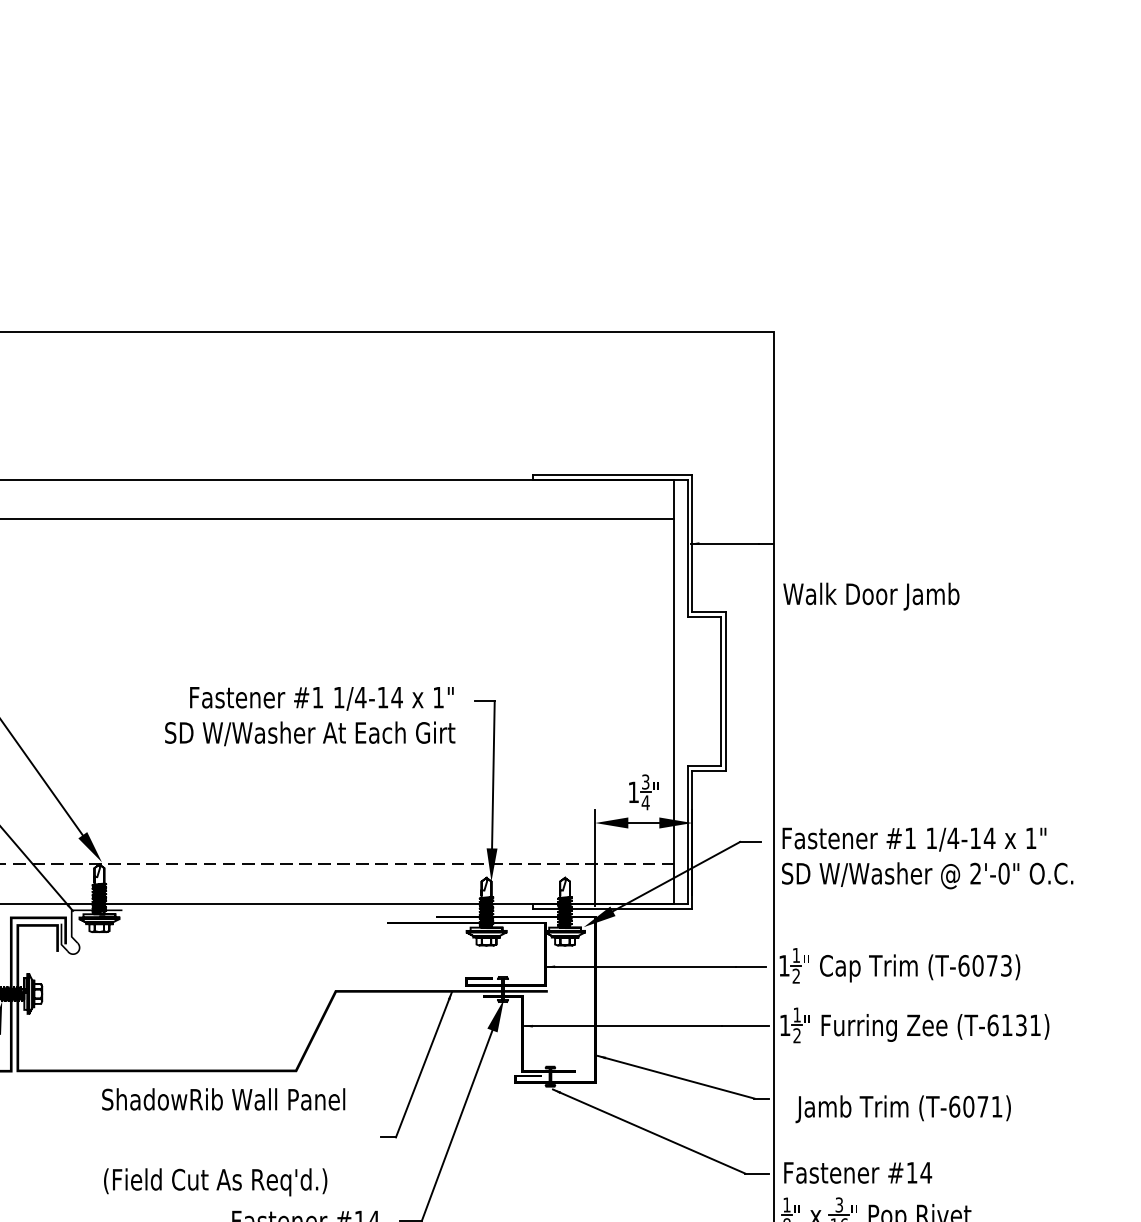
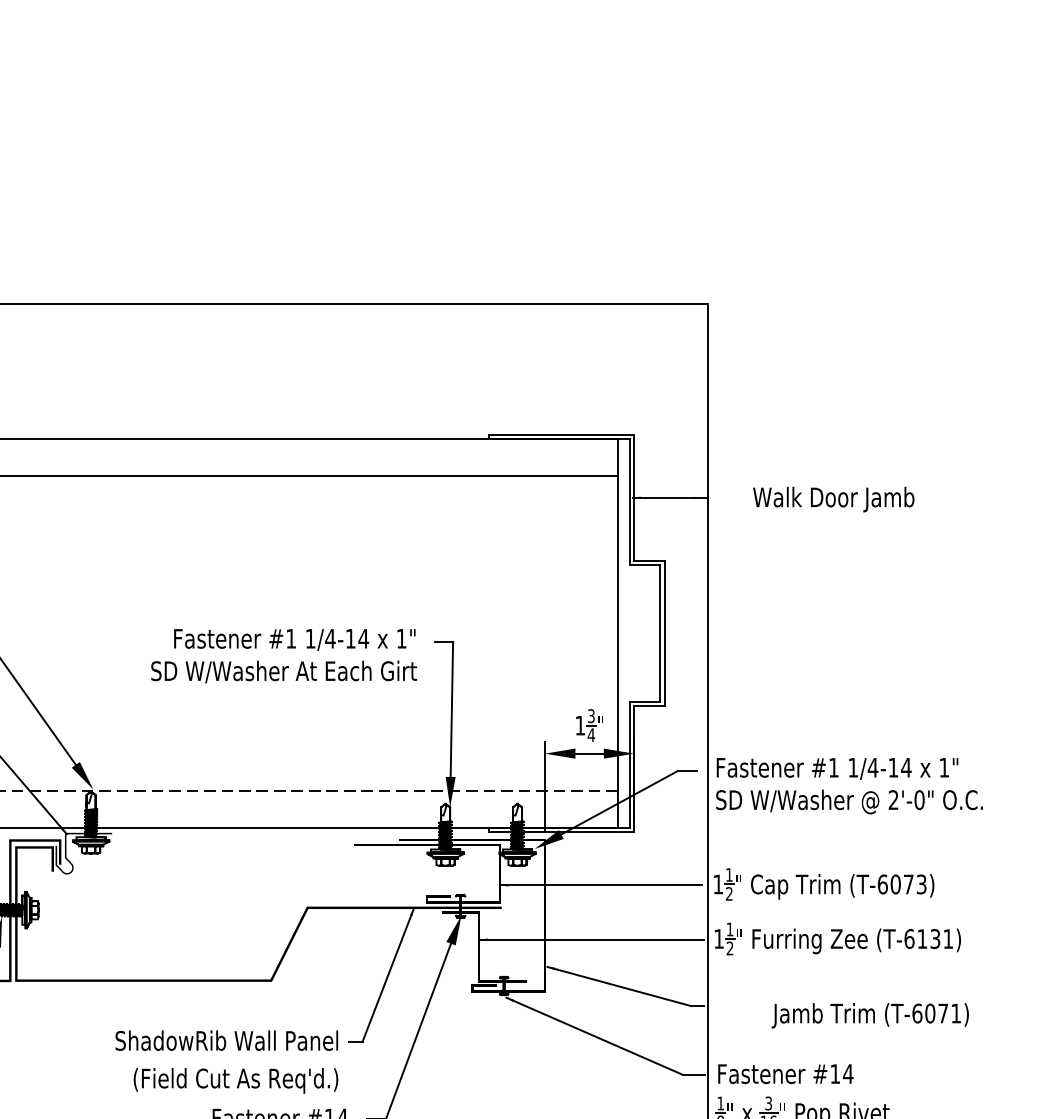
text: (871, 596) -> (833, 499), moved
text: (223, 1099) -> (226, 1040), moved
text: (902, 1109) -> (869, 1016), moved
text: (215, 1182) -> (235, 1081), moved

